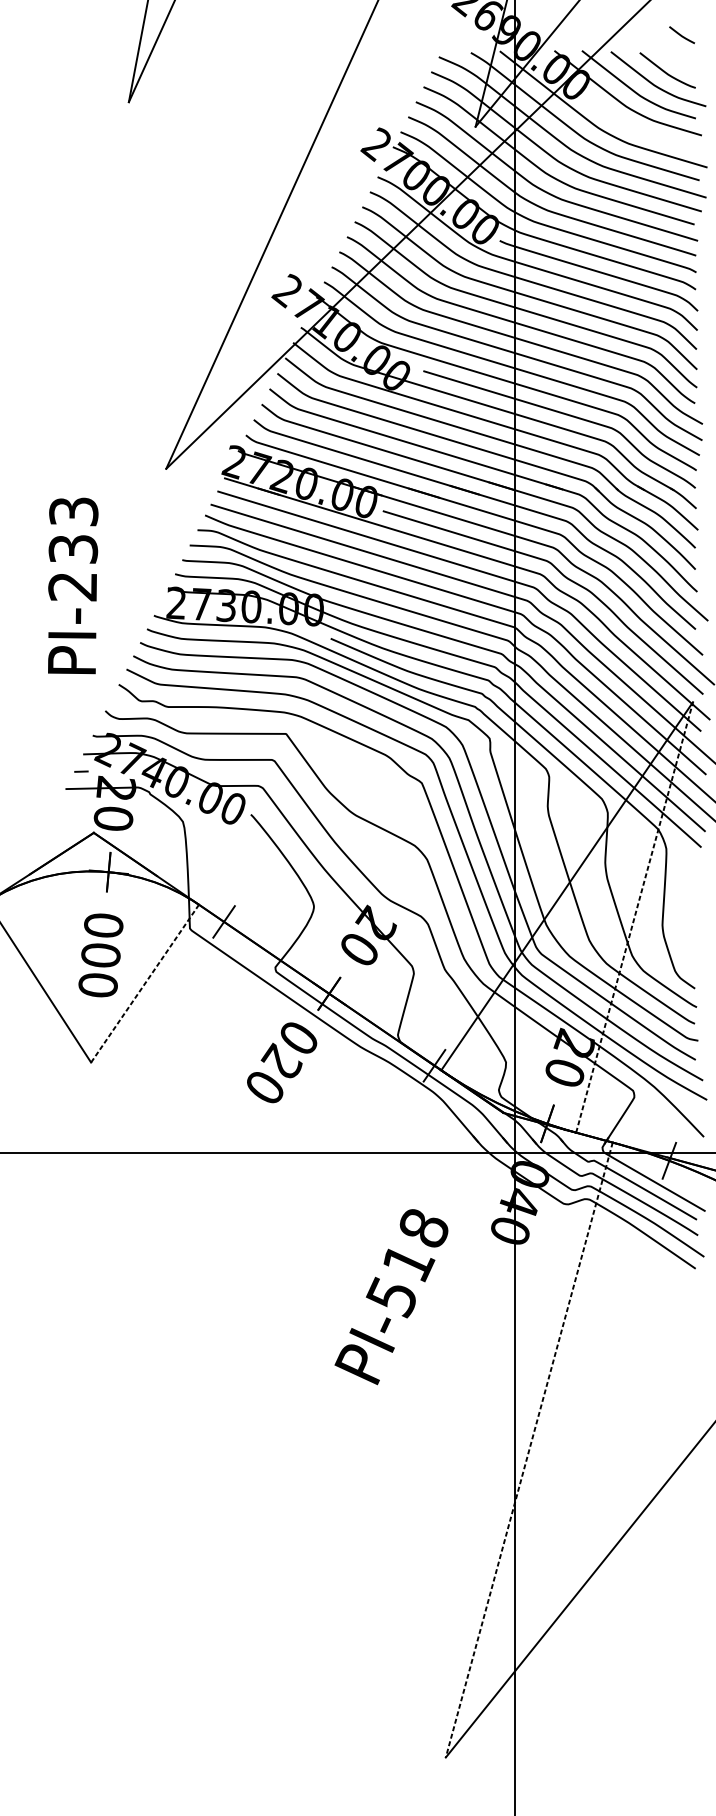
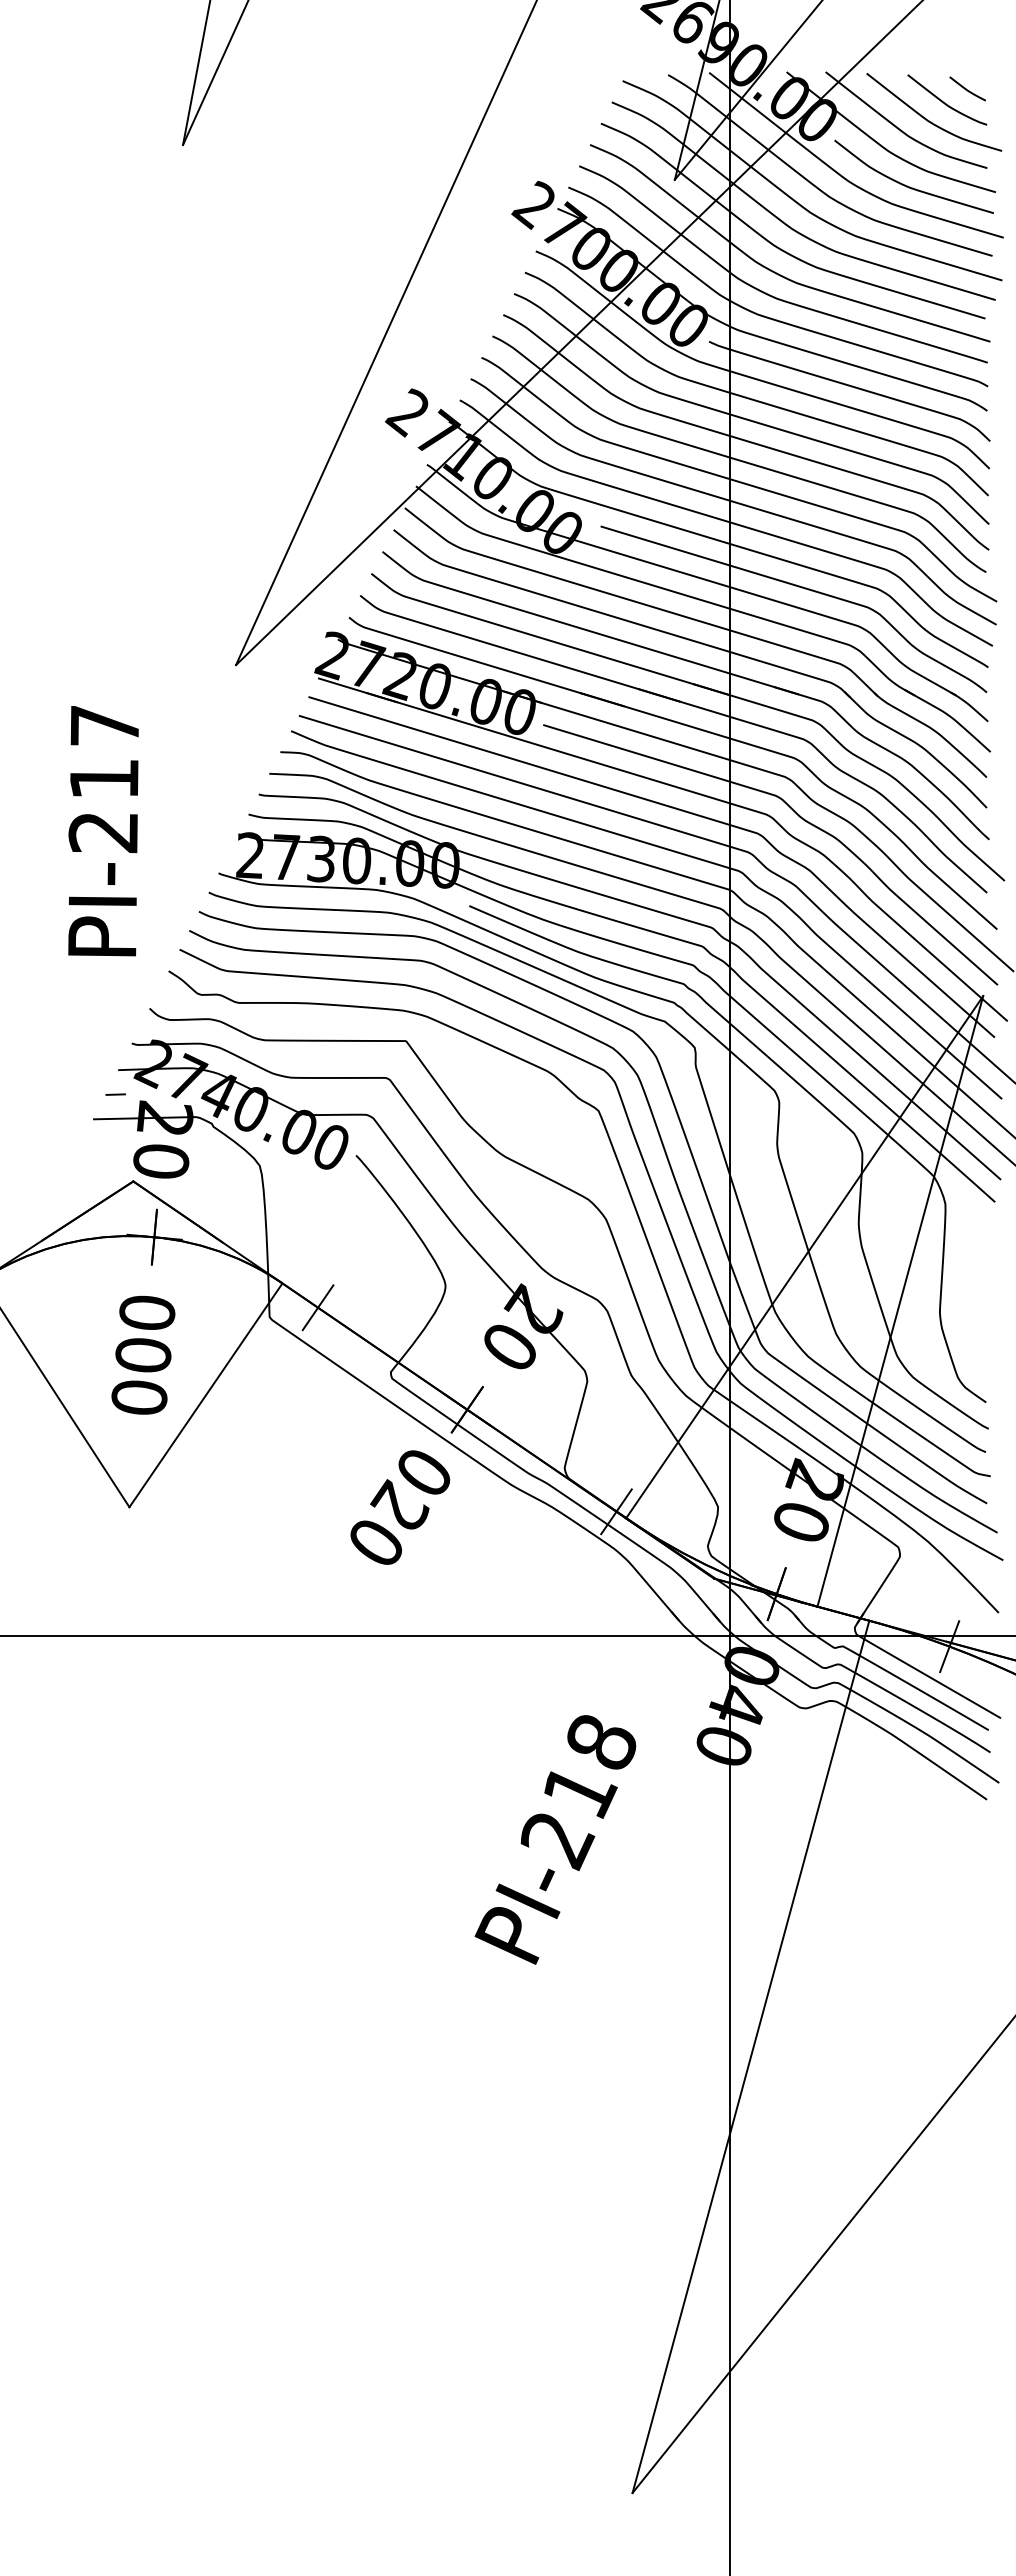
curve: (681, 34) -> (966, 88), moved
curve: (641, 131) -> (909, 186), added
text: (73, 530) -> (104, 752), PI-233 -> PI-217
line: (634, 916) -> (900, 1300), dashed -> solid
line: (144, 983) -> (205, 1395), dashed -> solid
text: (392, 1298) -> (557, 1841), PI-518 -> PI-218
line: (528, 1449) -> (750, 2056), dashed -> solid

